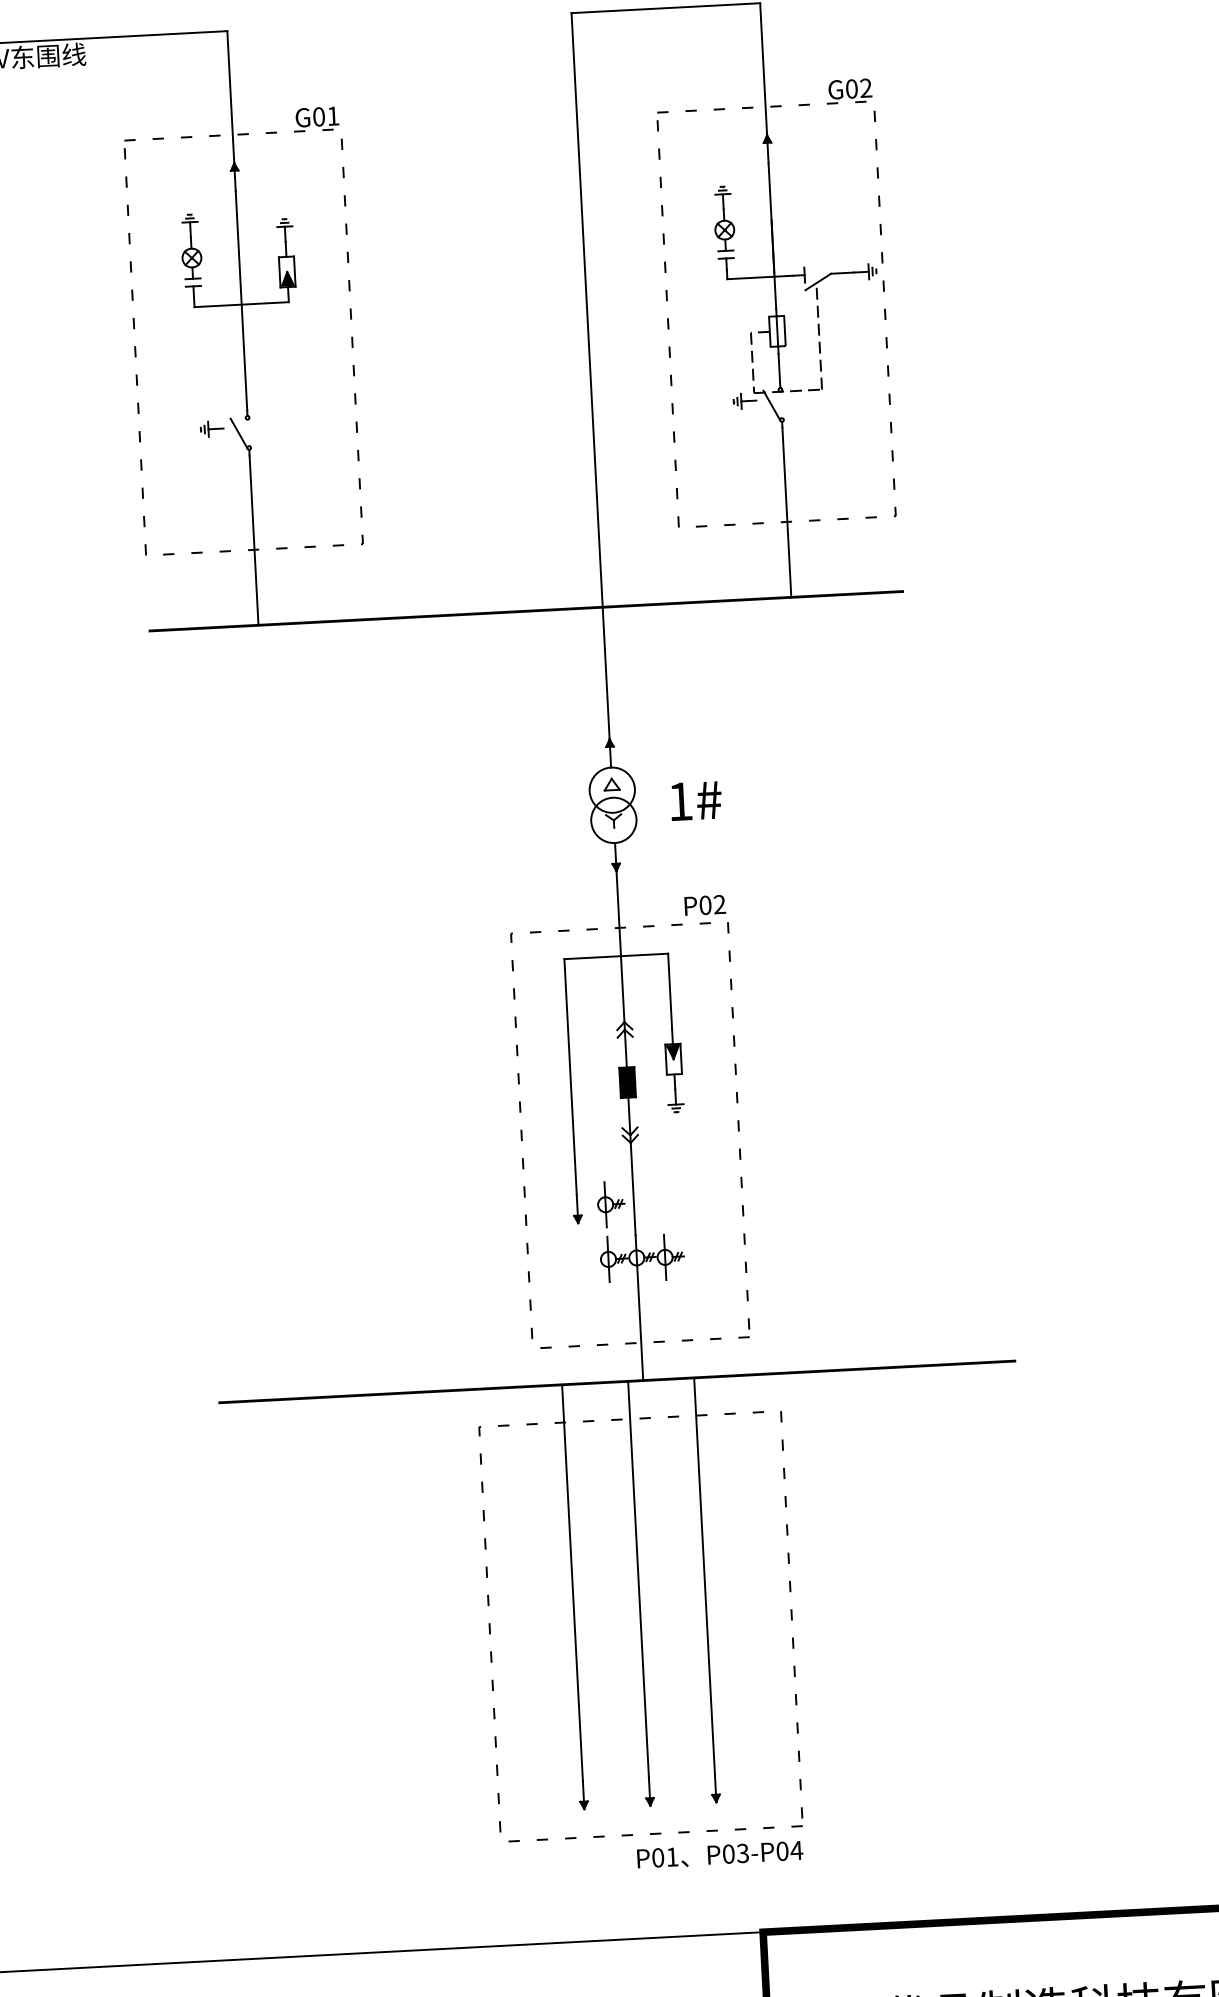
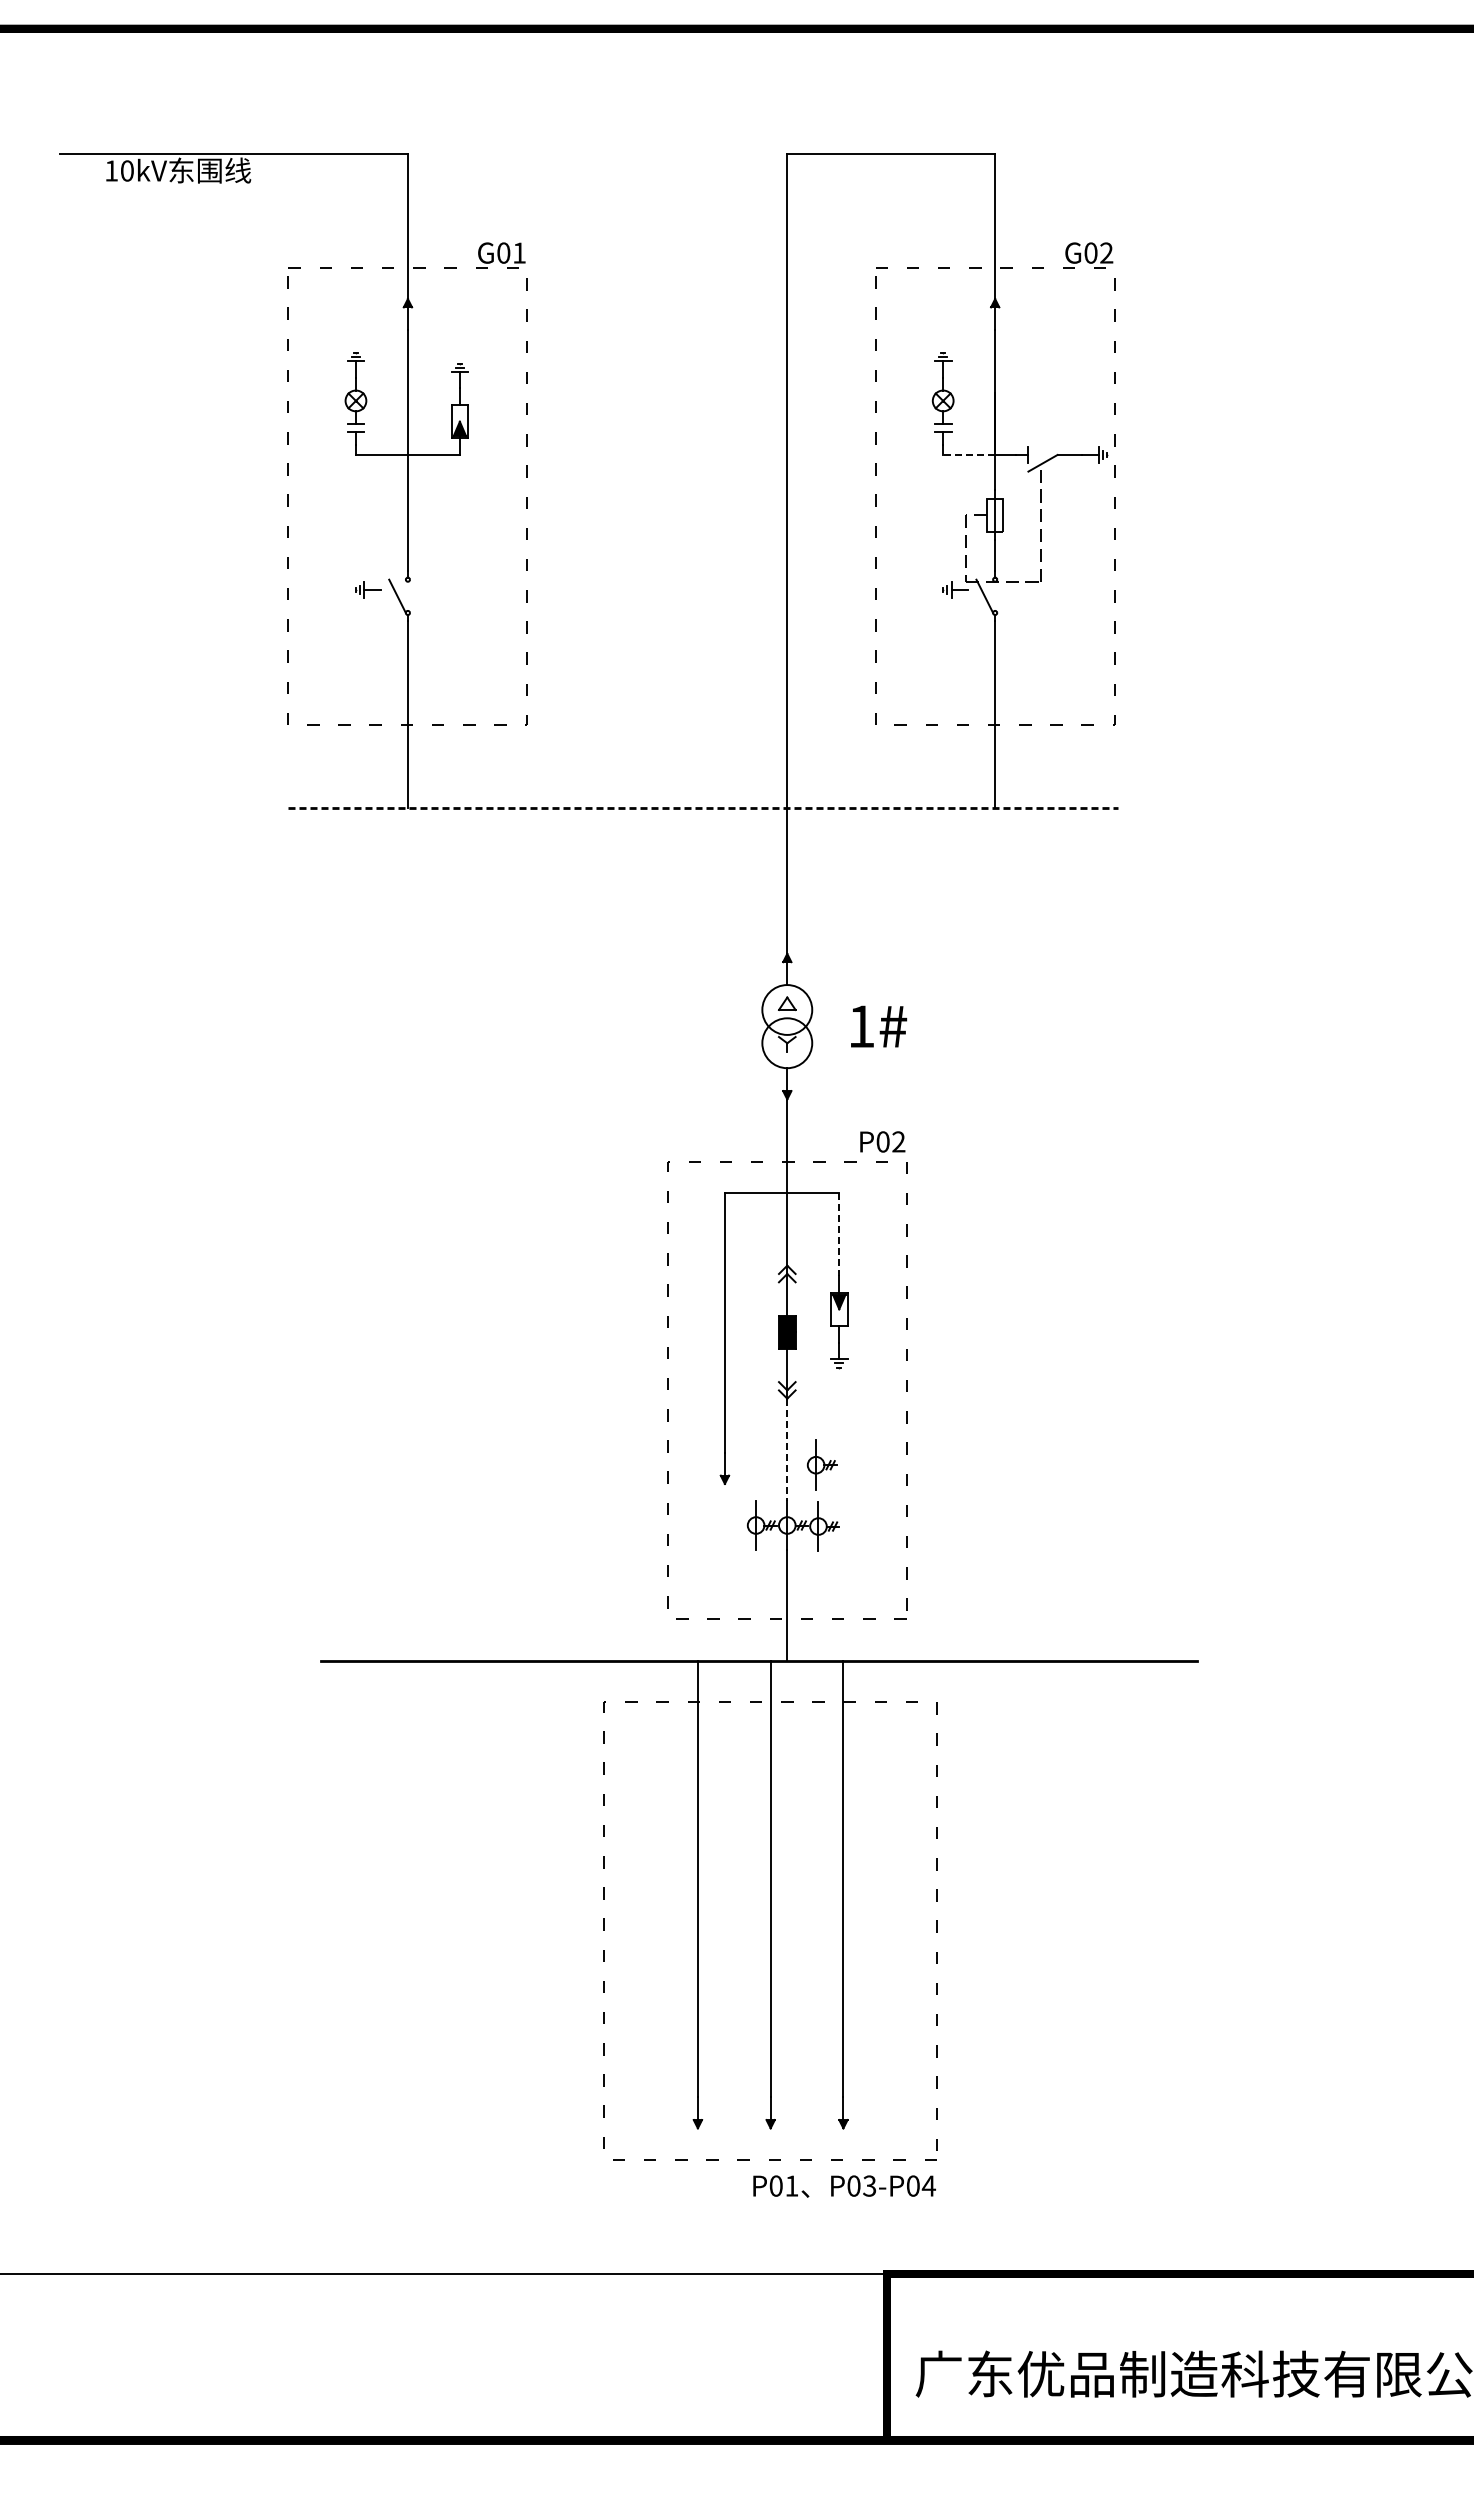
line: (751, 277) -> (969, 454), solid -> dashed
line: (526, 611) -> (703, 808), solid -> dashed
line: (670, 991) -> (839, 1234), solid -> dashed
line: (633, 1188) -> (787, 1449), solid -> dashed
part: (610, 1203) -> (821, 1464), moved

